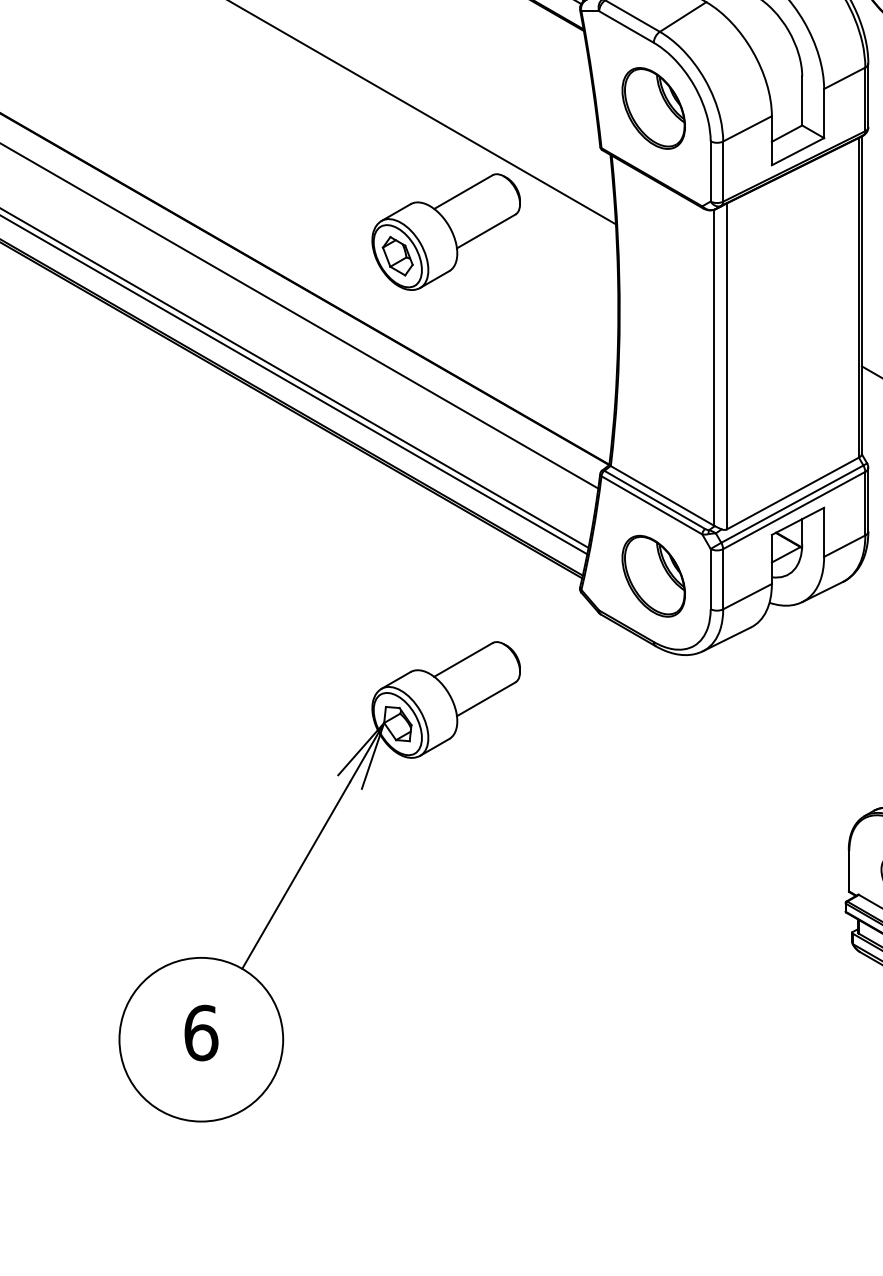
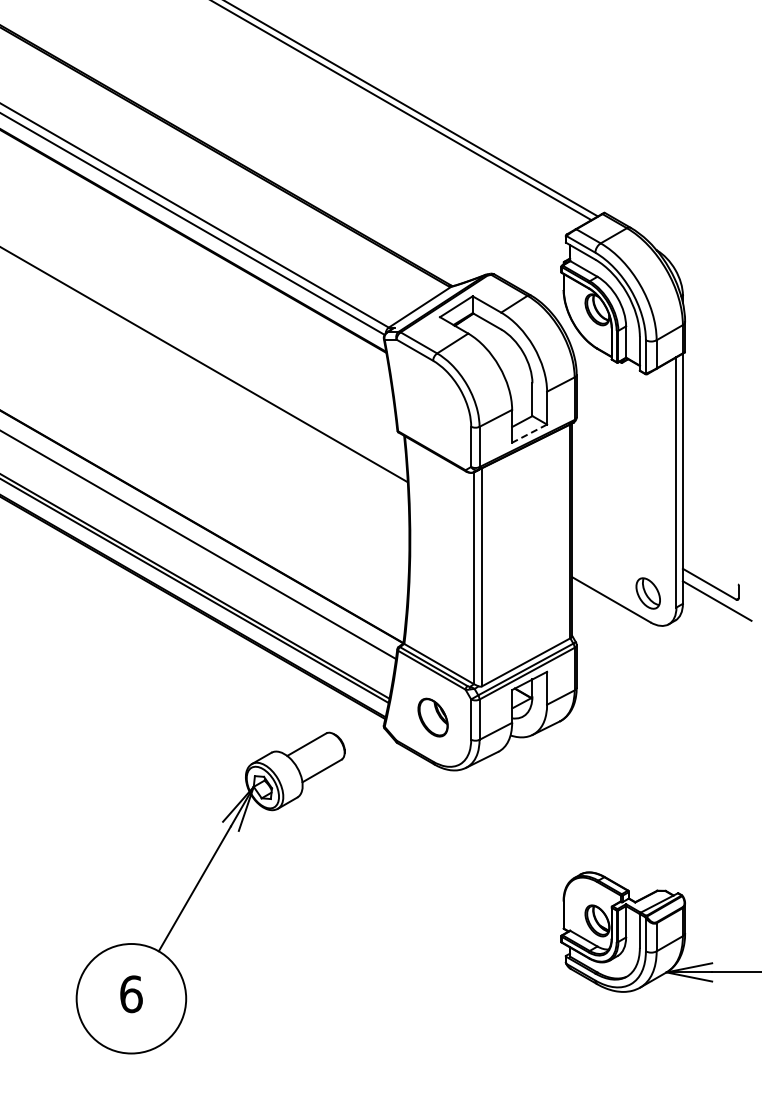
part: (652, 108) -> (432, 404), removed
line: (797, 151) -> (529, 433), solid -> dashed
part: (446, 232) -> (294, 487), removed
part: (652, 575) -> (432, 717), size x0.7
part: (303, 867) -> (199, 883), moved

